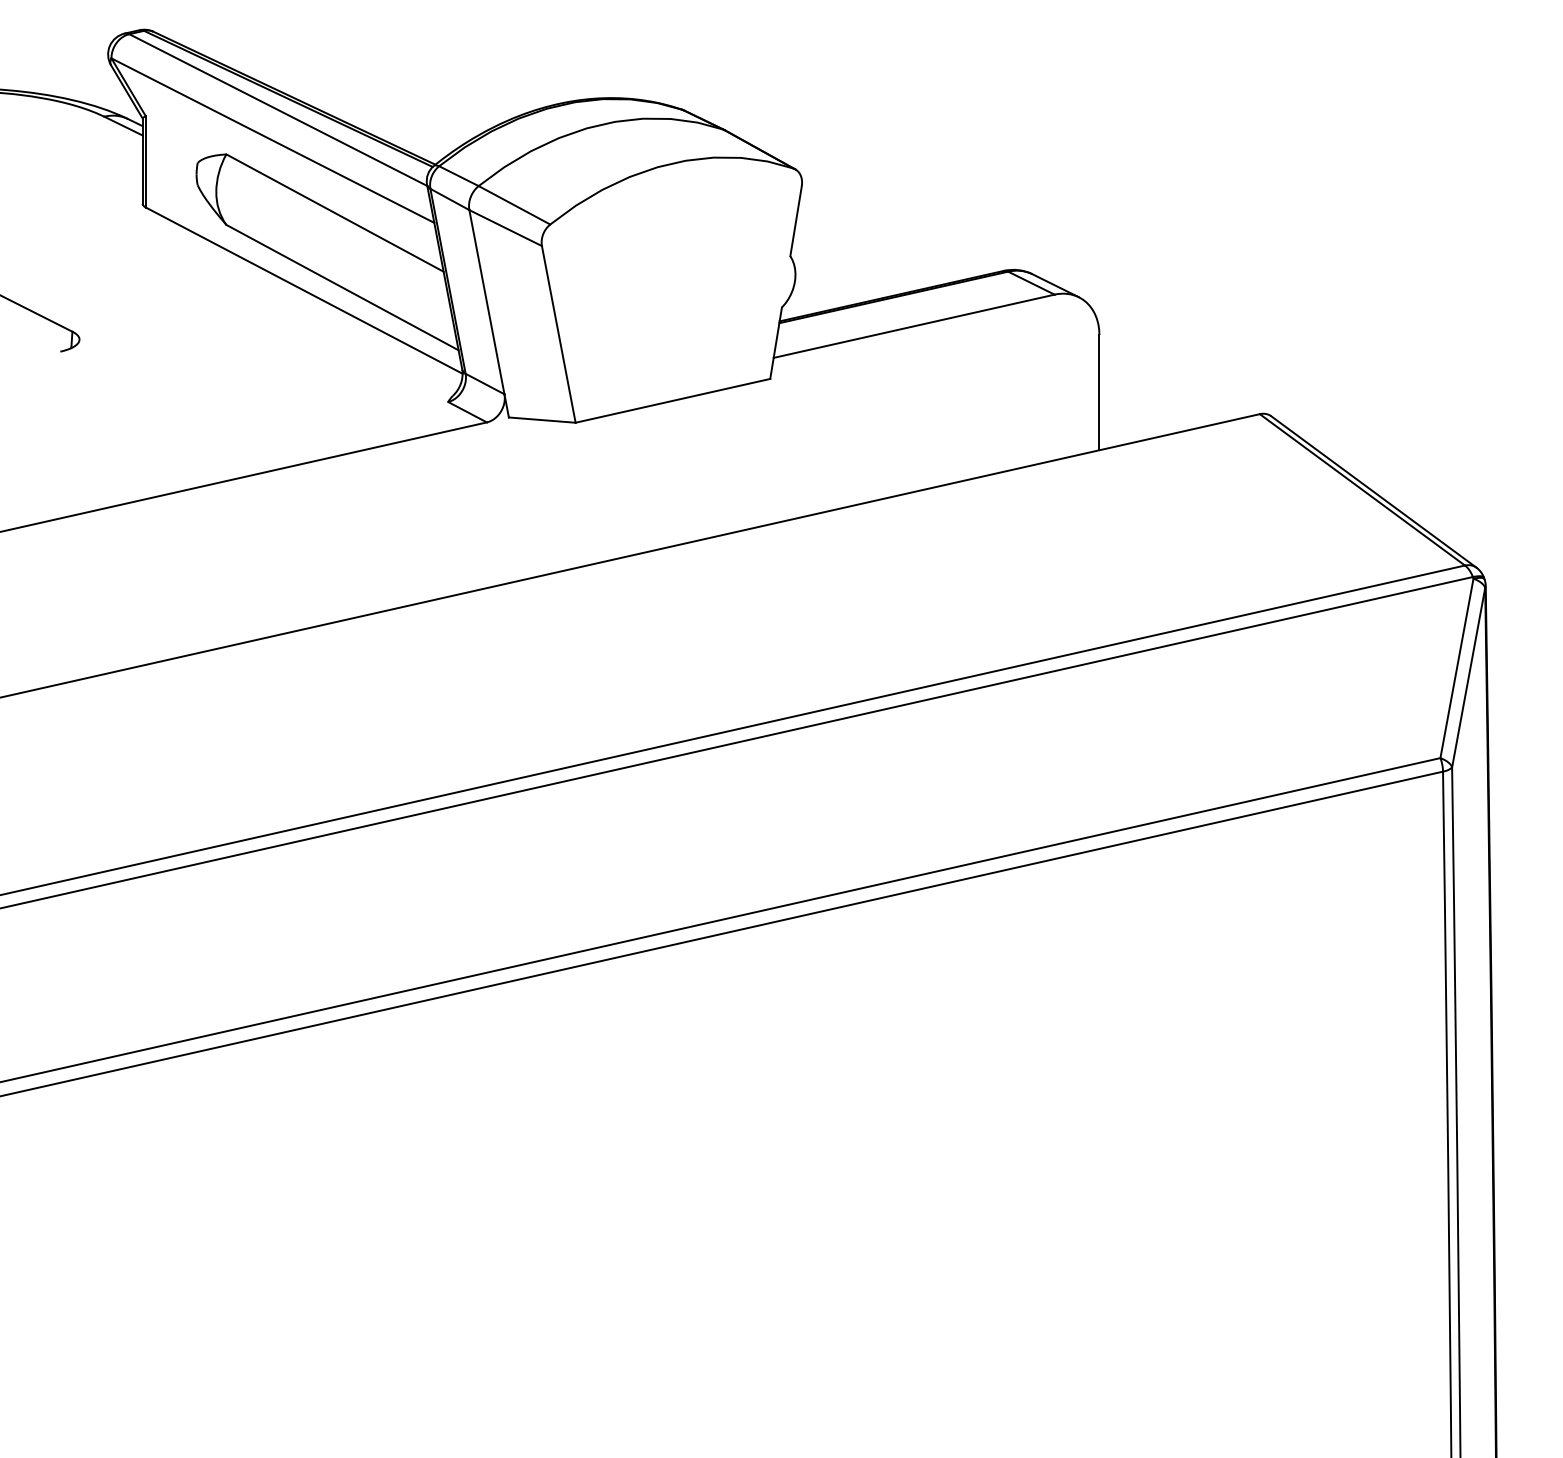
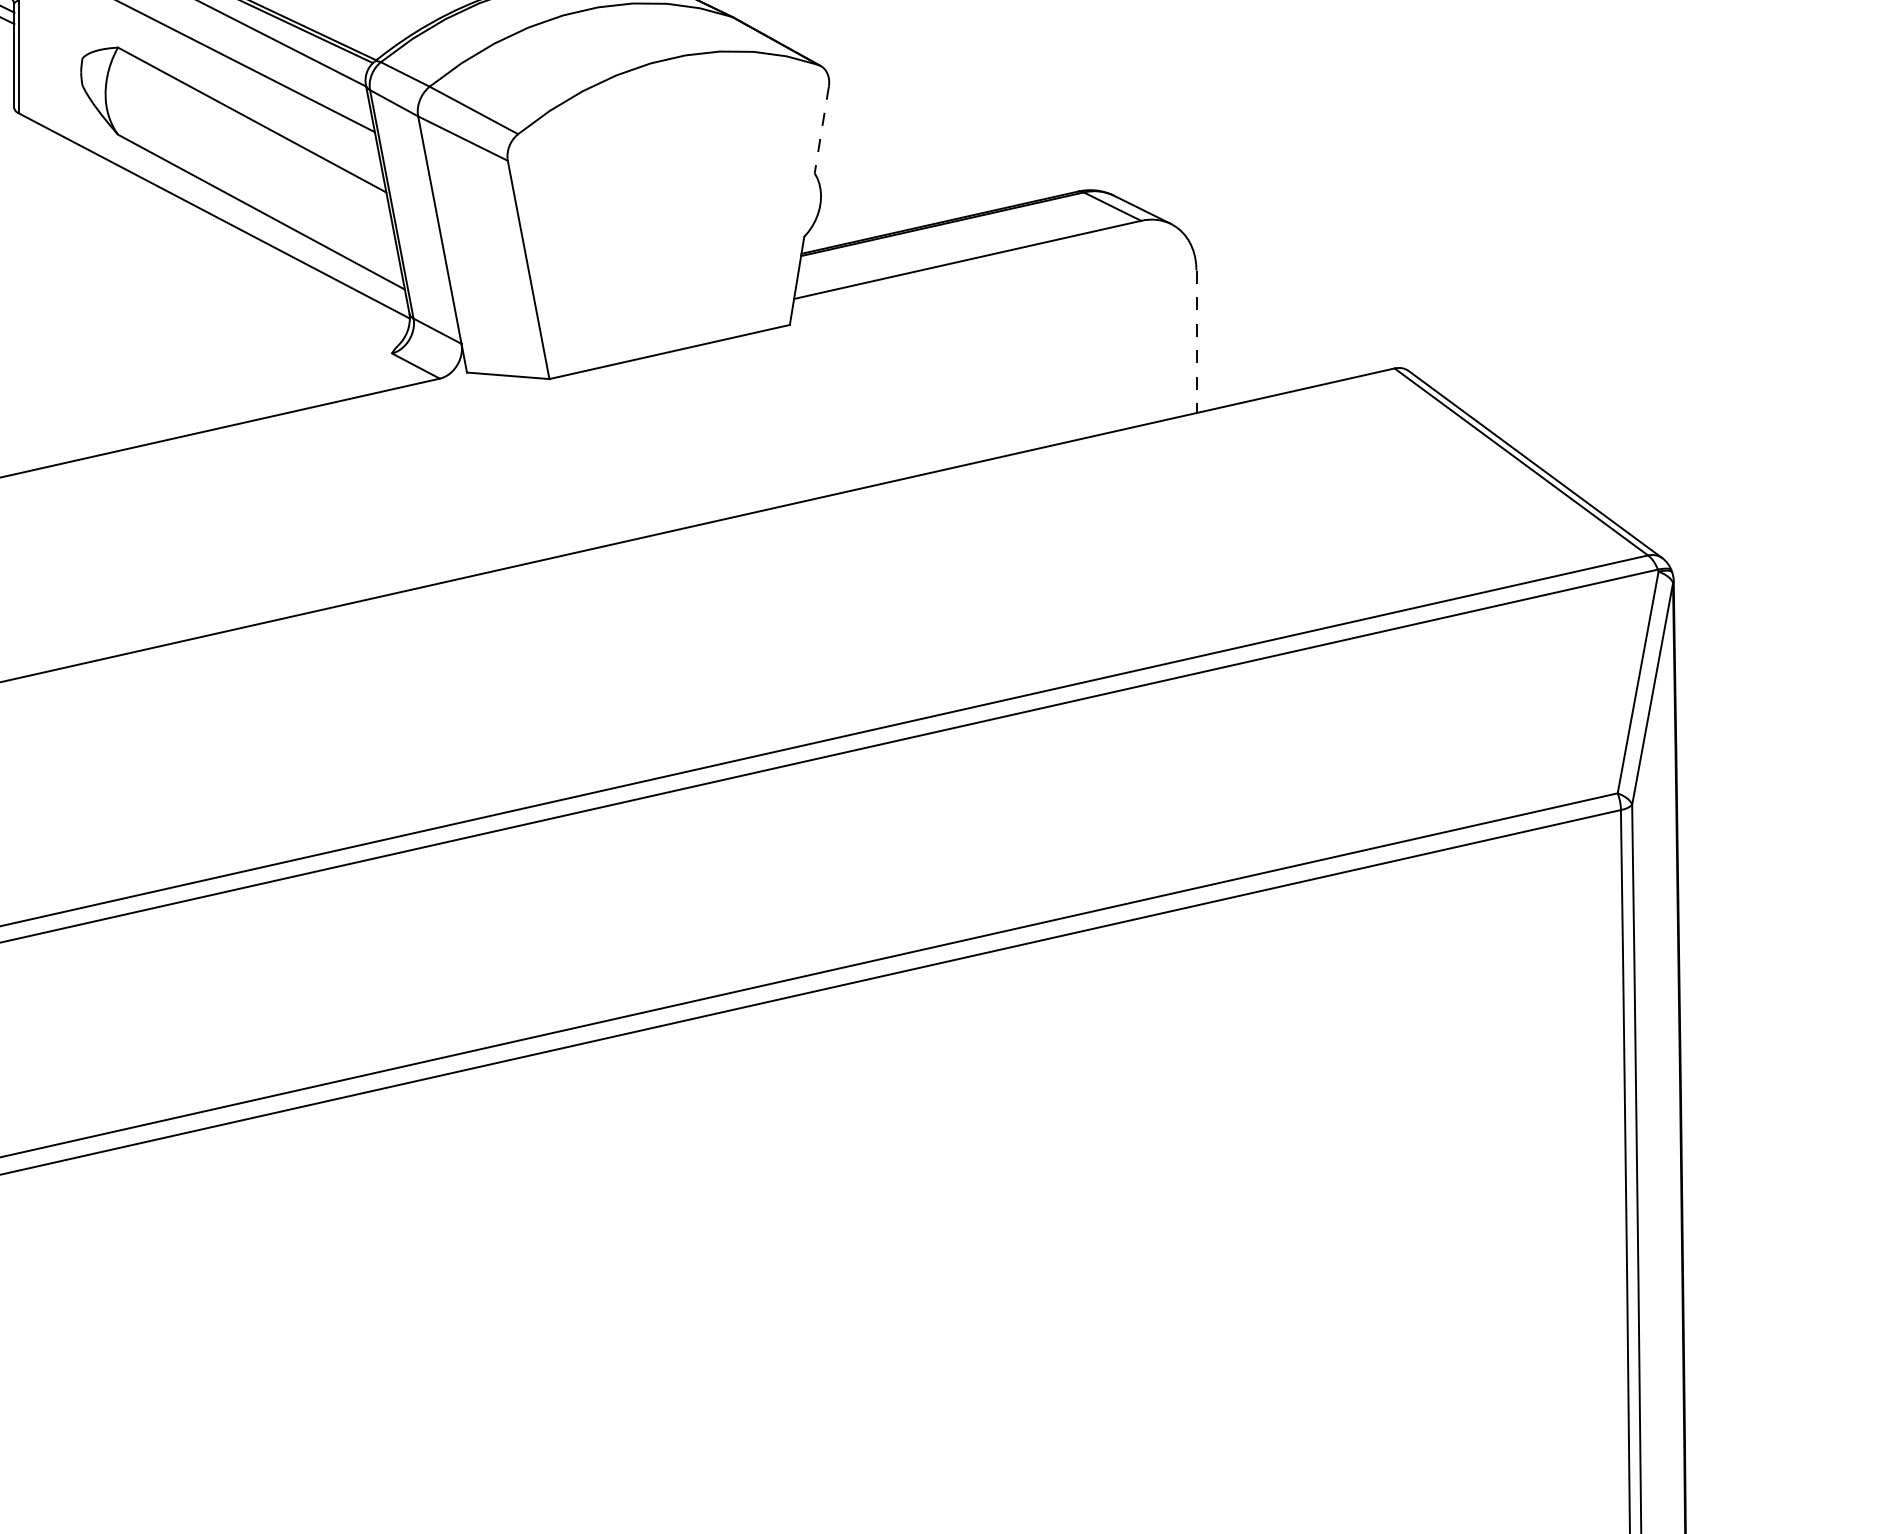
line: (796, 221) -> (822, 130), solid -> dashed
line: (1099, 392) -> (1196, 341), solid -> dashed

